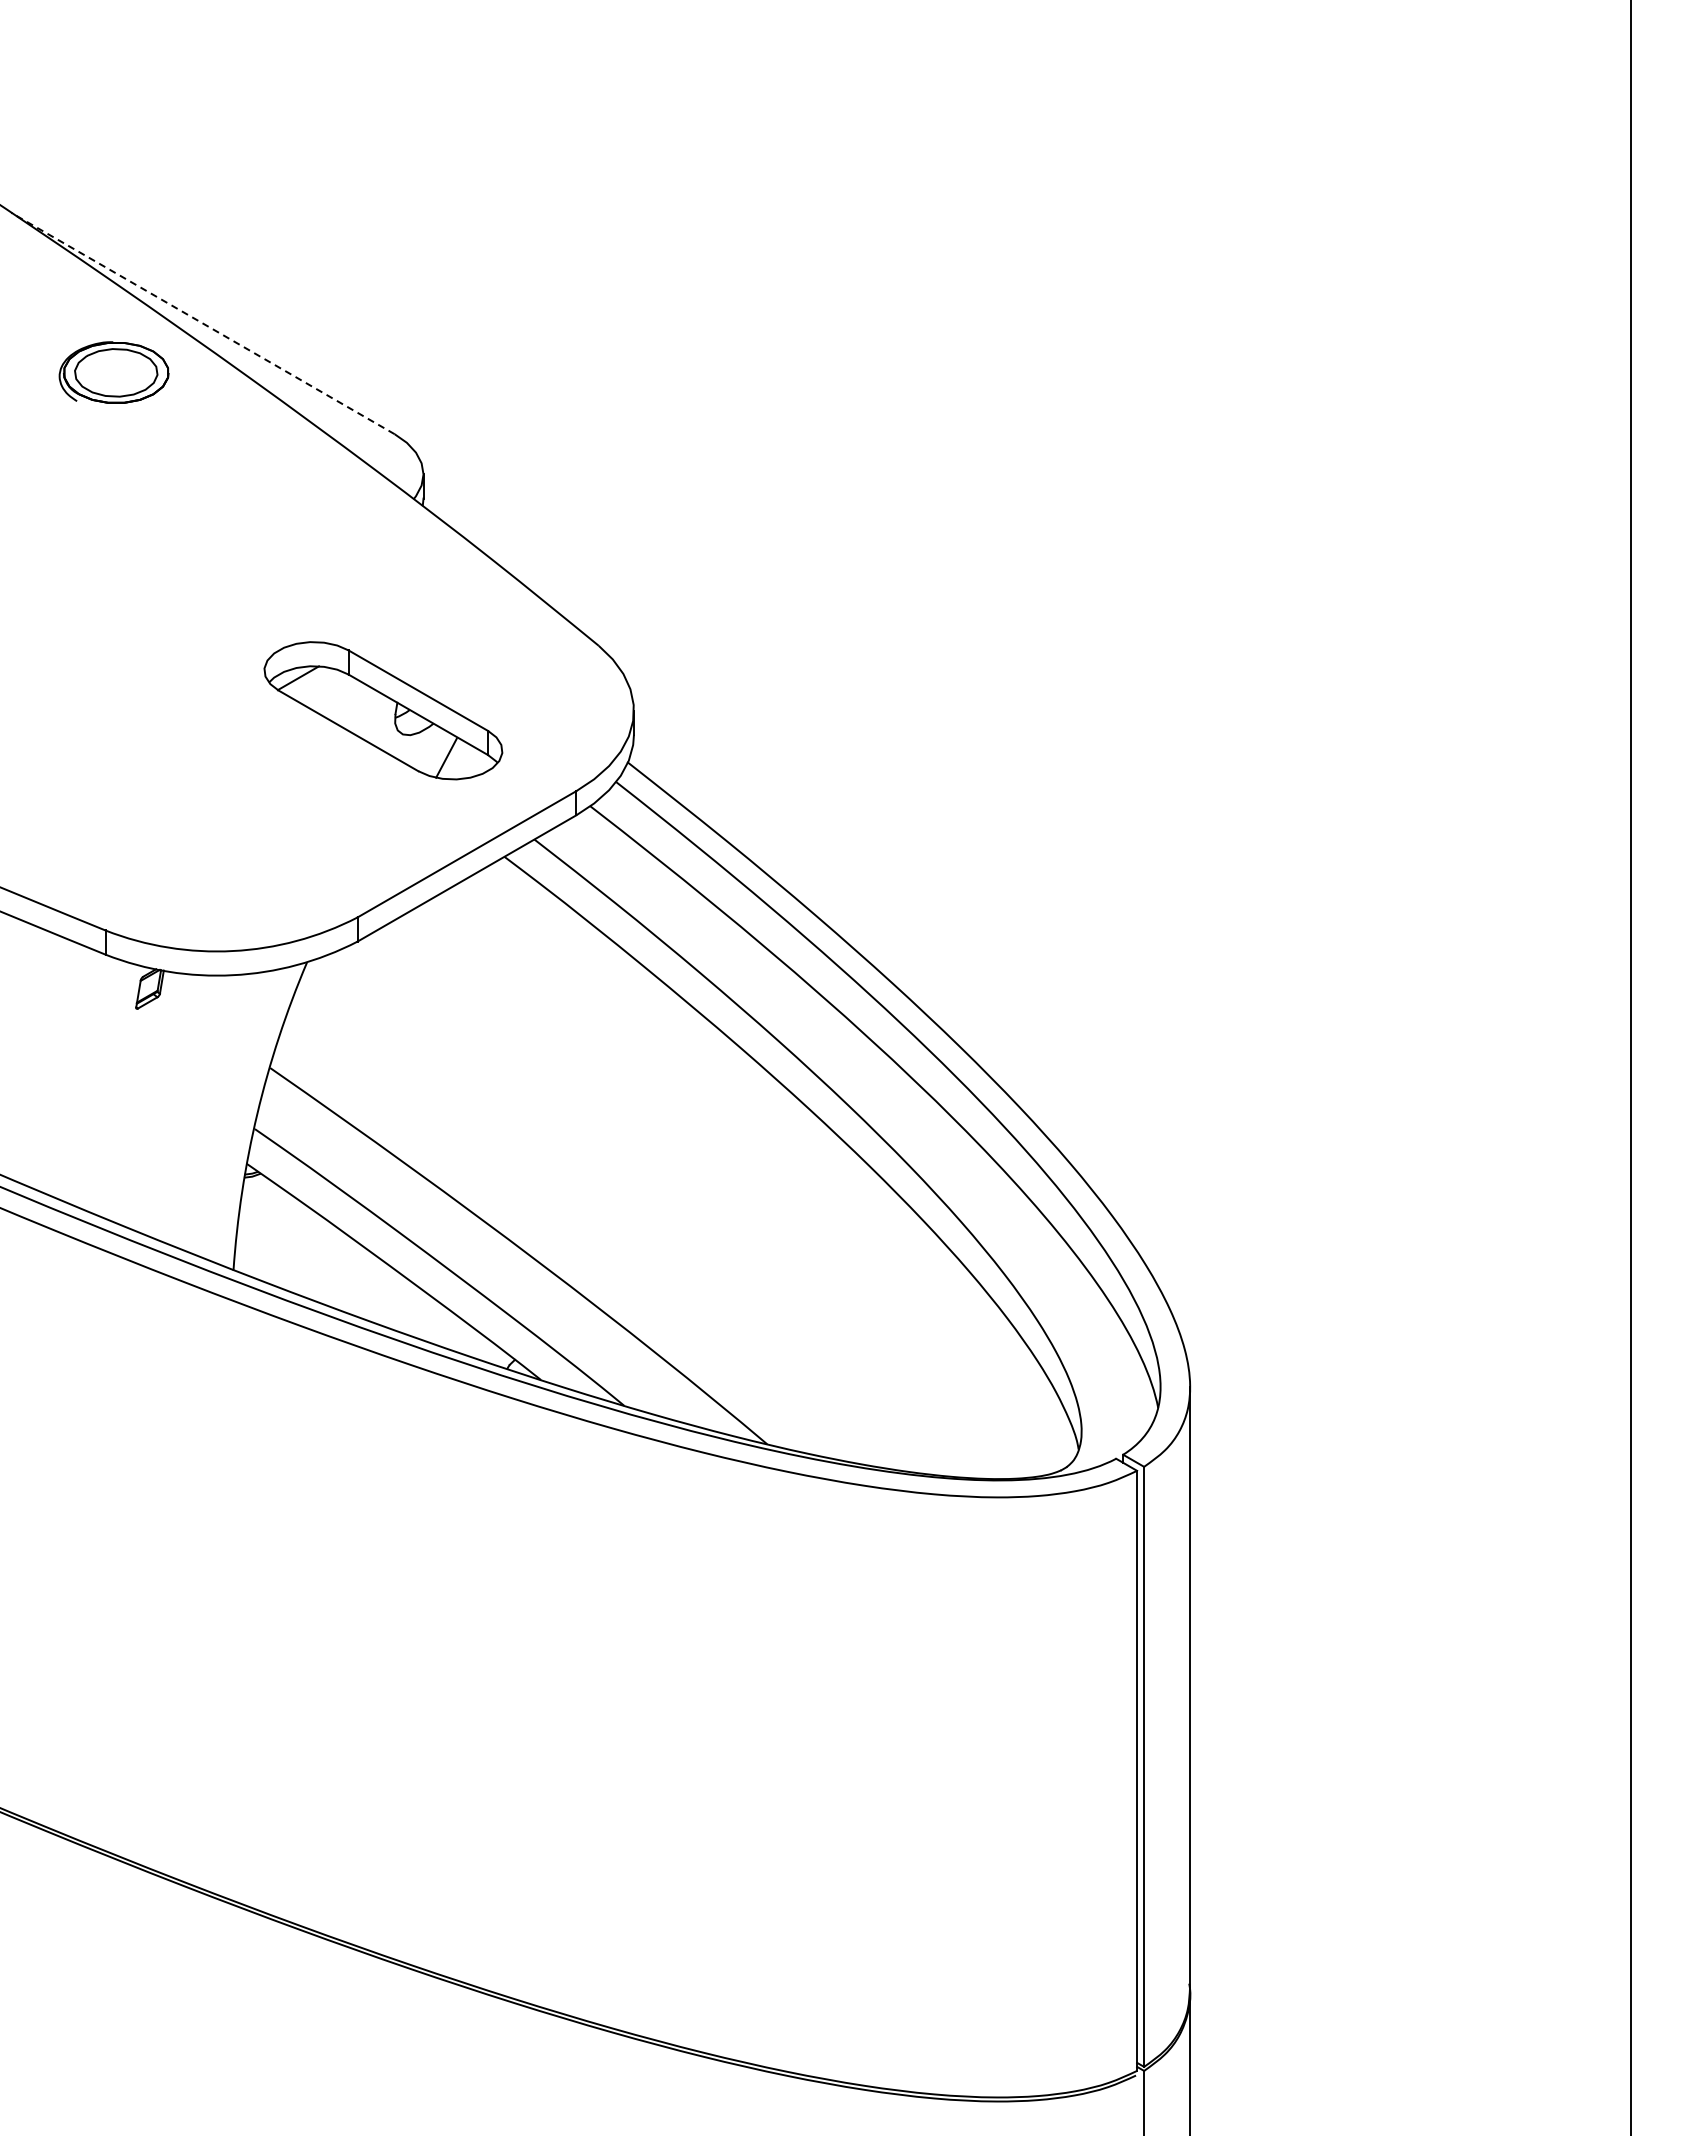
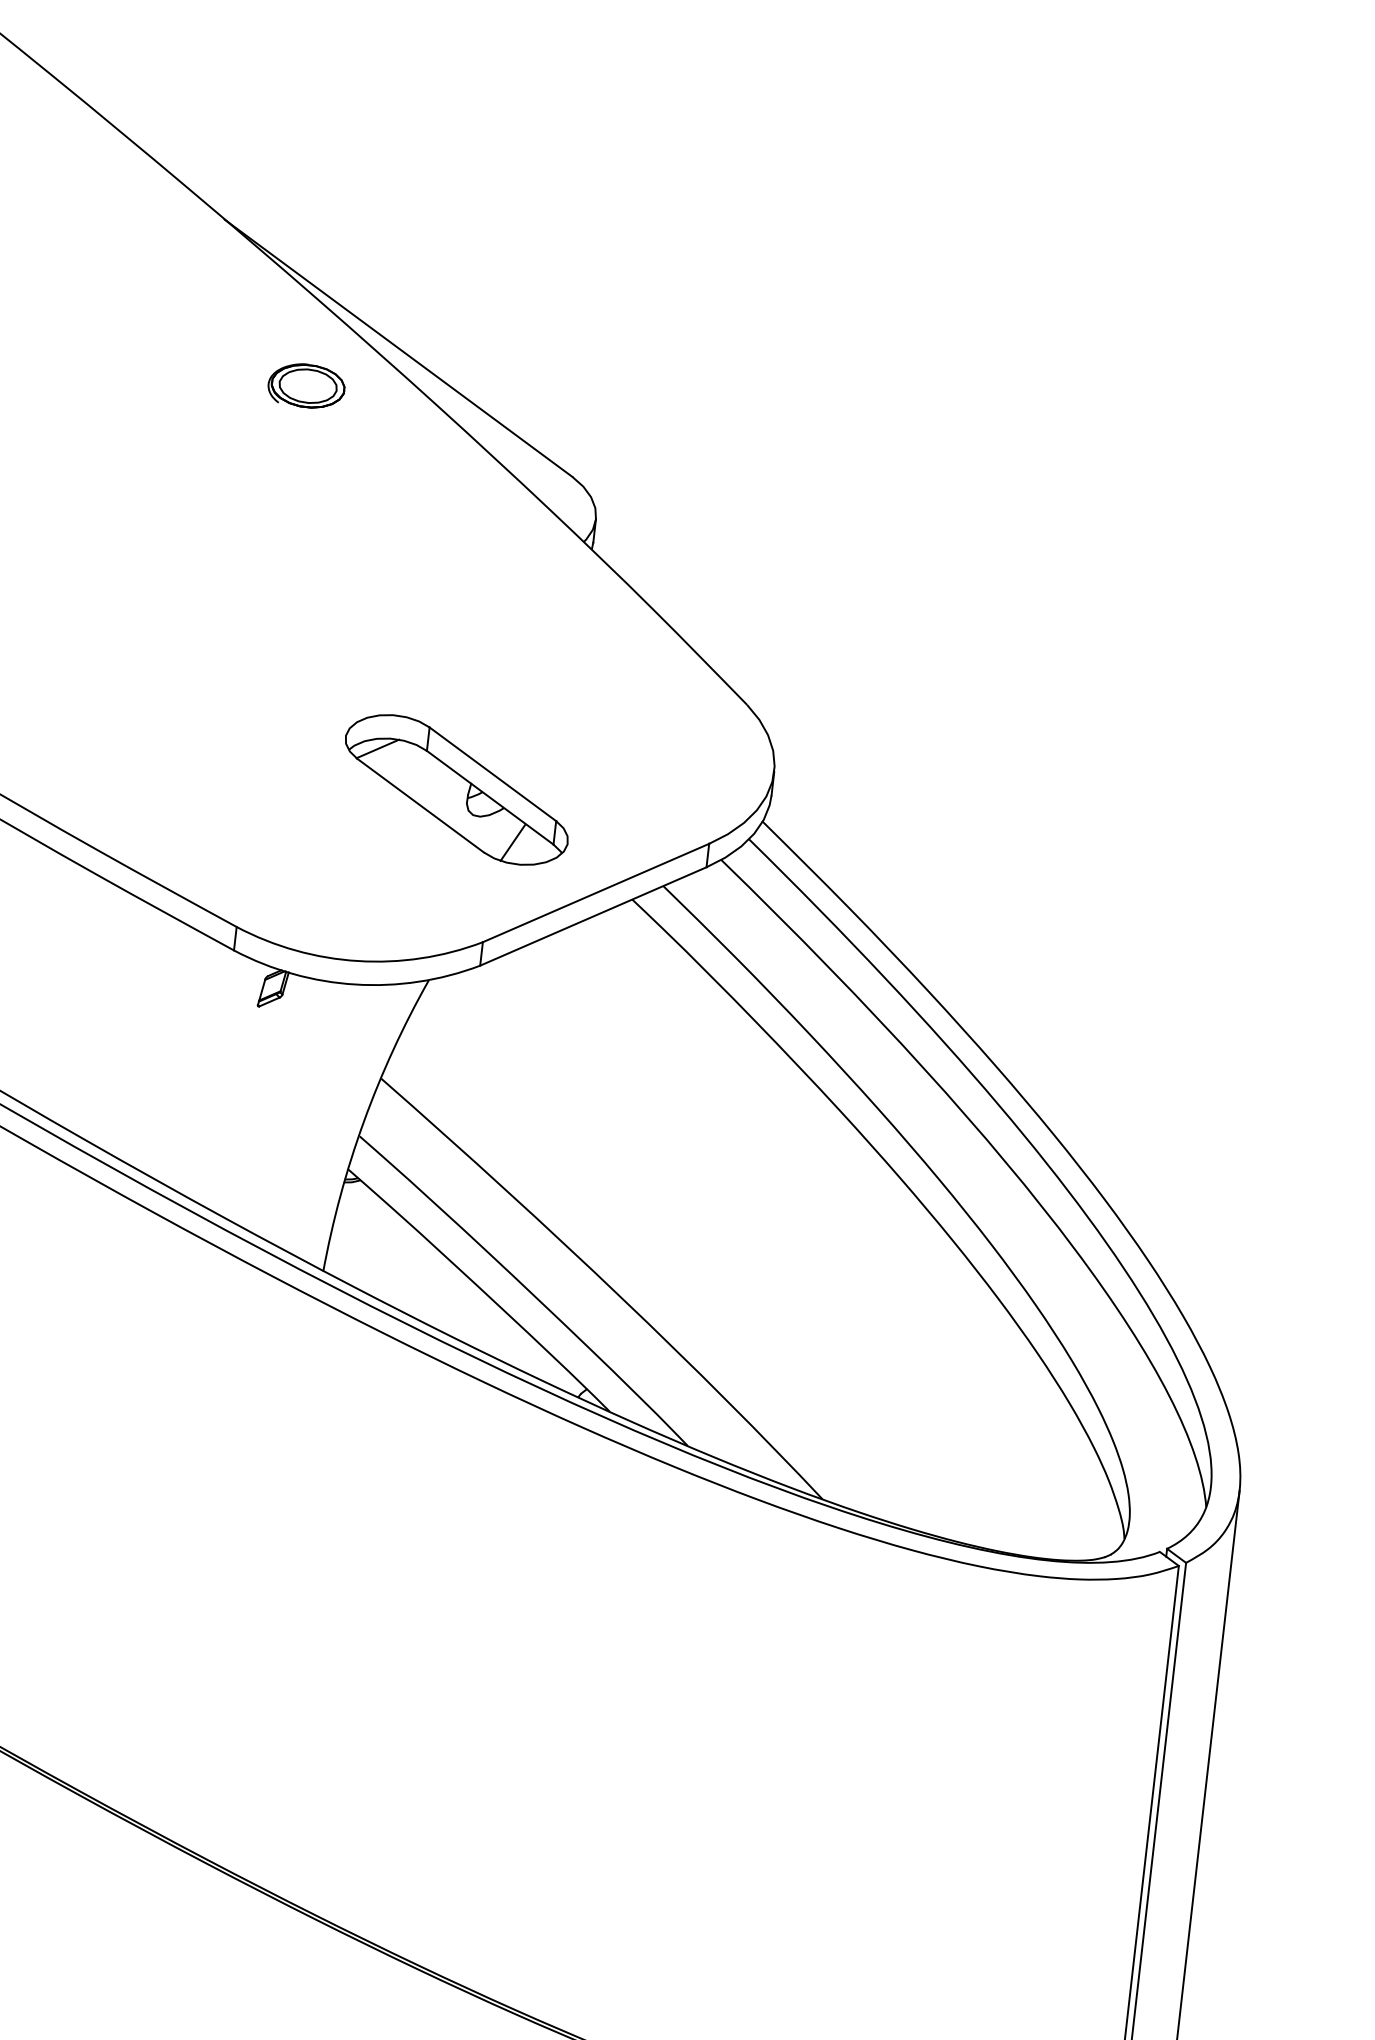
line: (202, 323) -> (398, 348), dashed -> solid
part: (113, 371) -> (306, 384), size x0.71
part: (383, 710) -> (456, 789), moved

